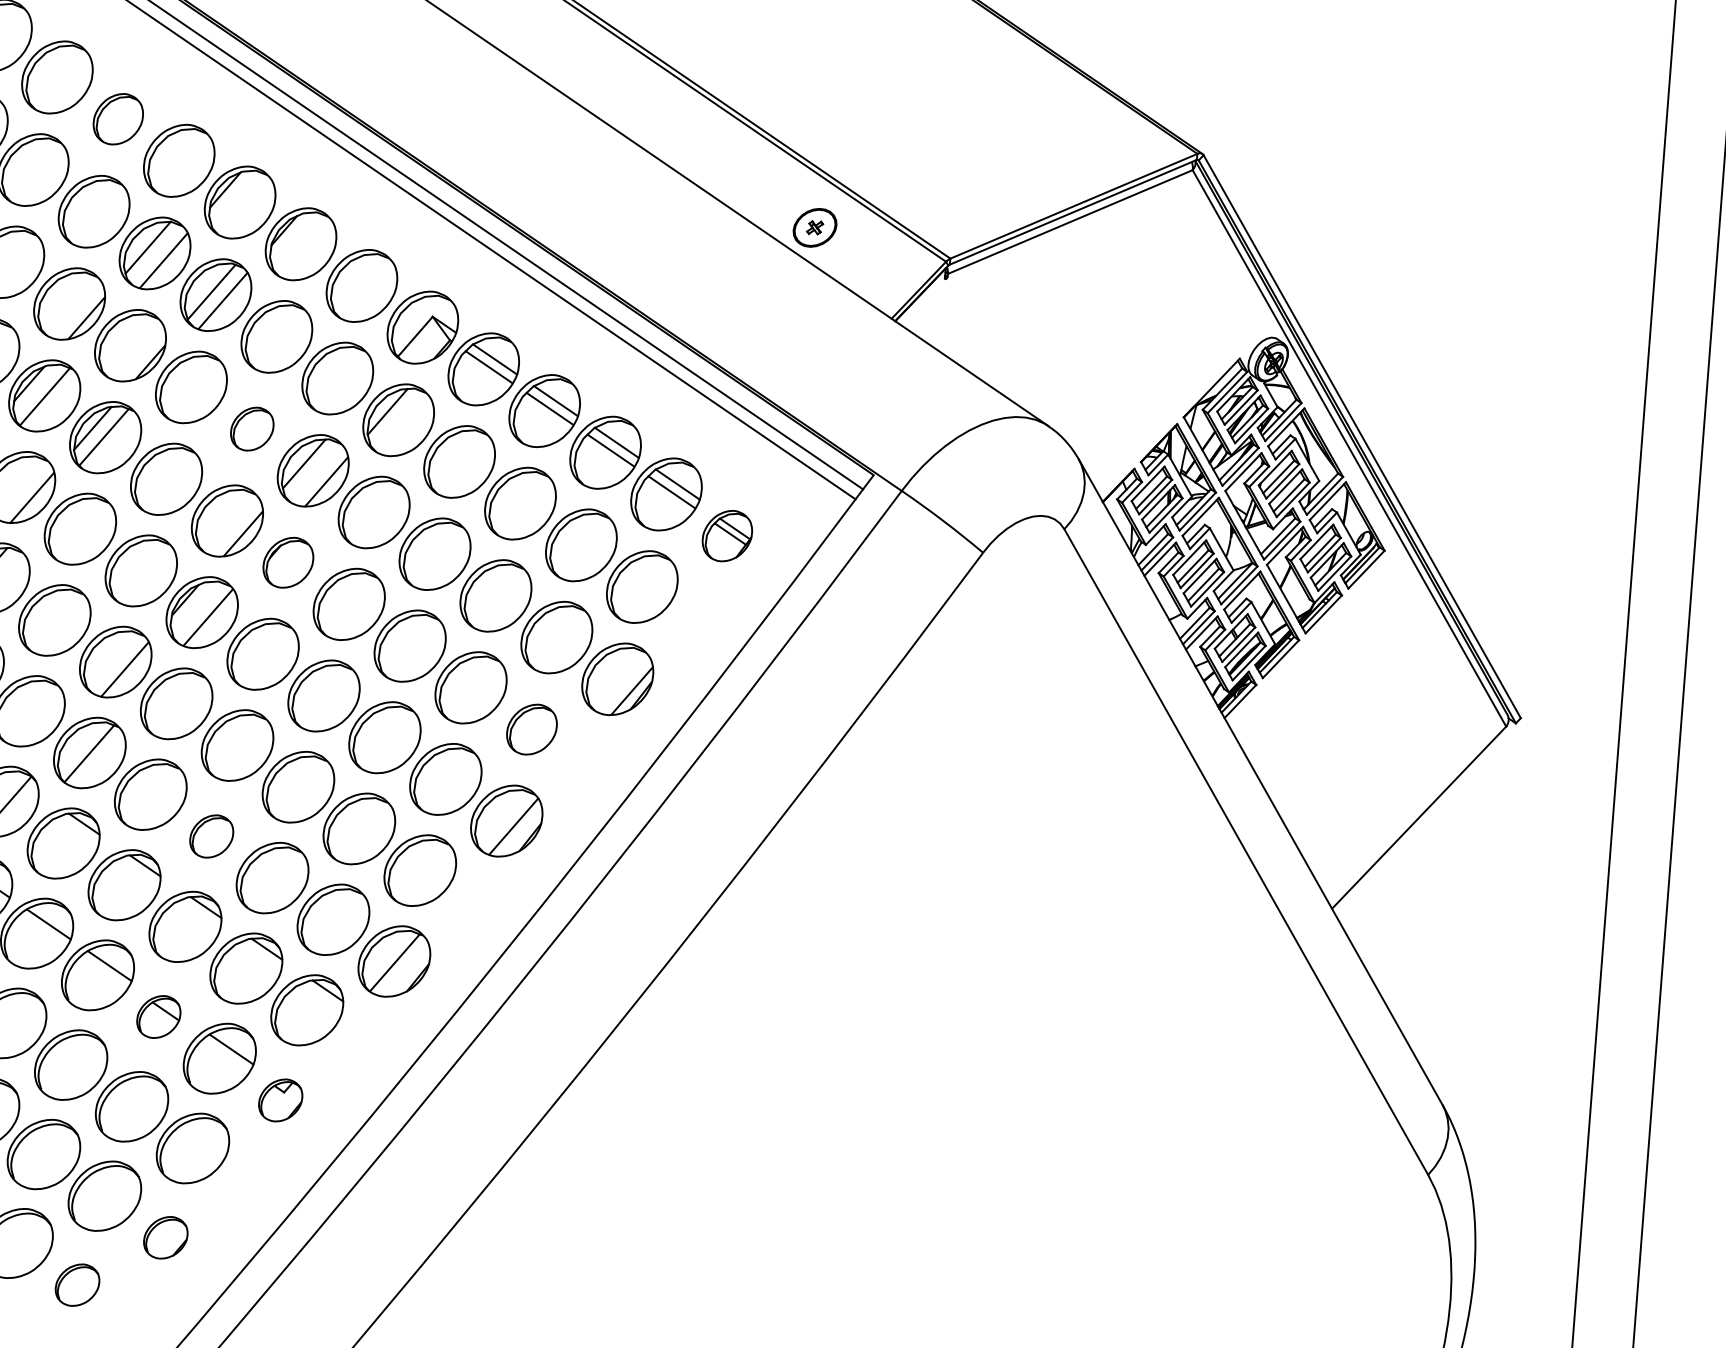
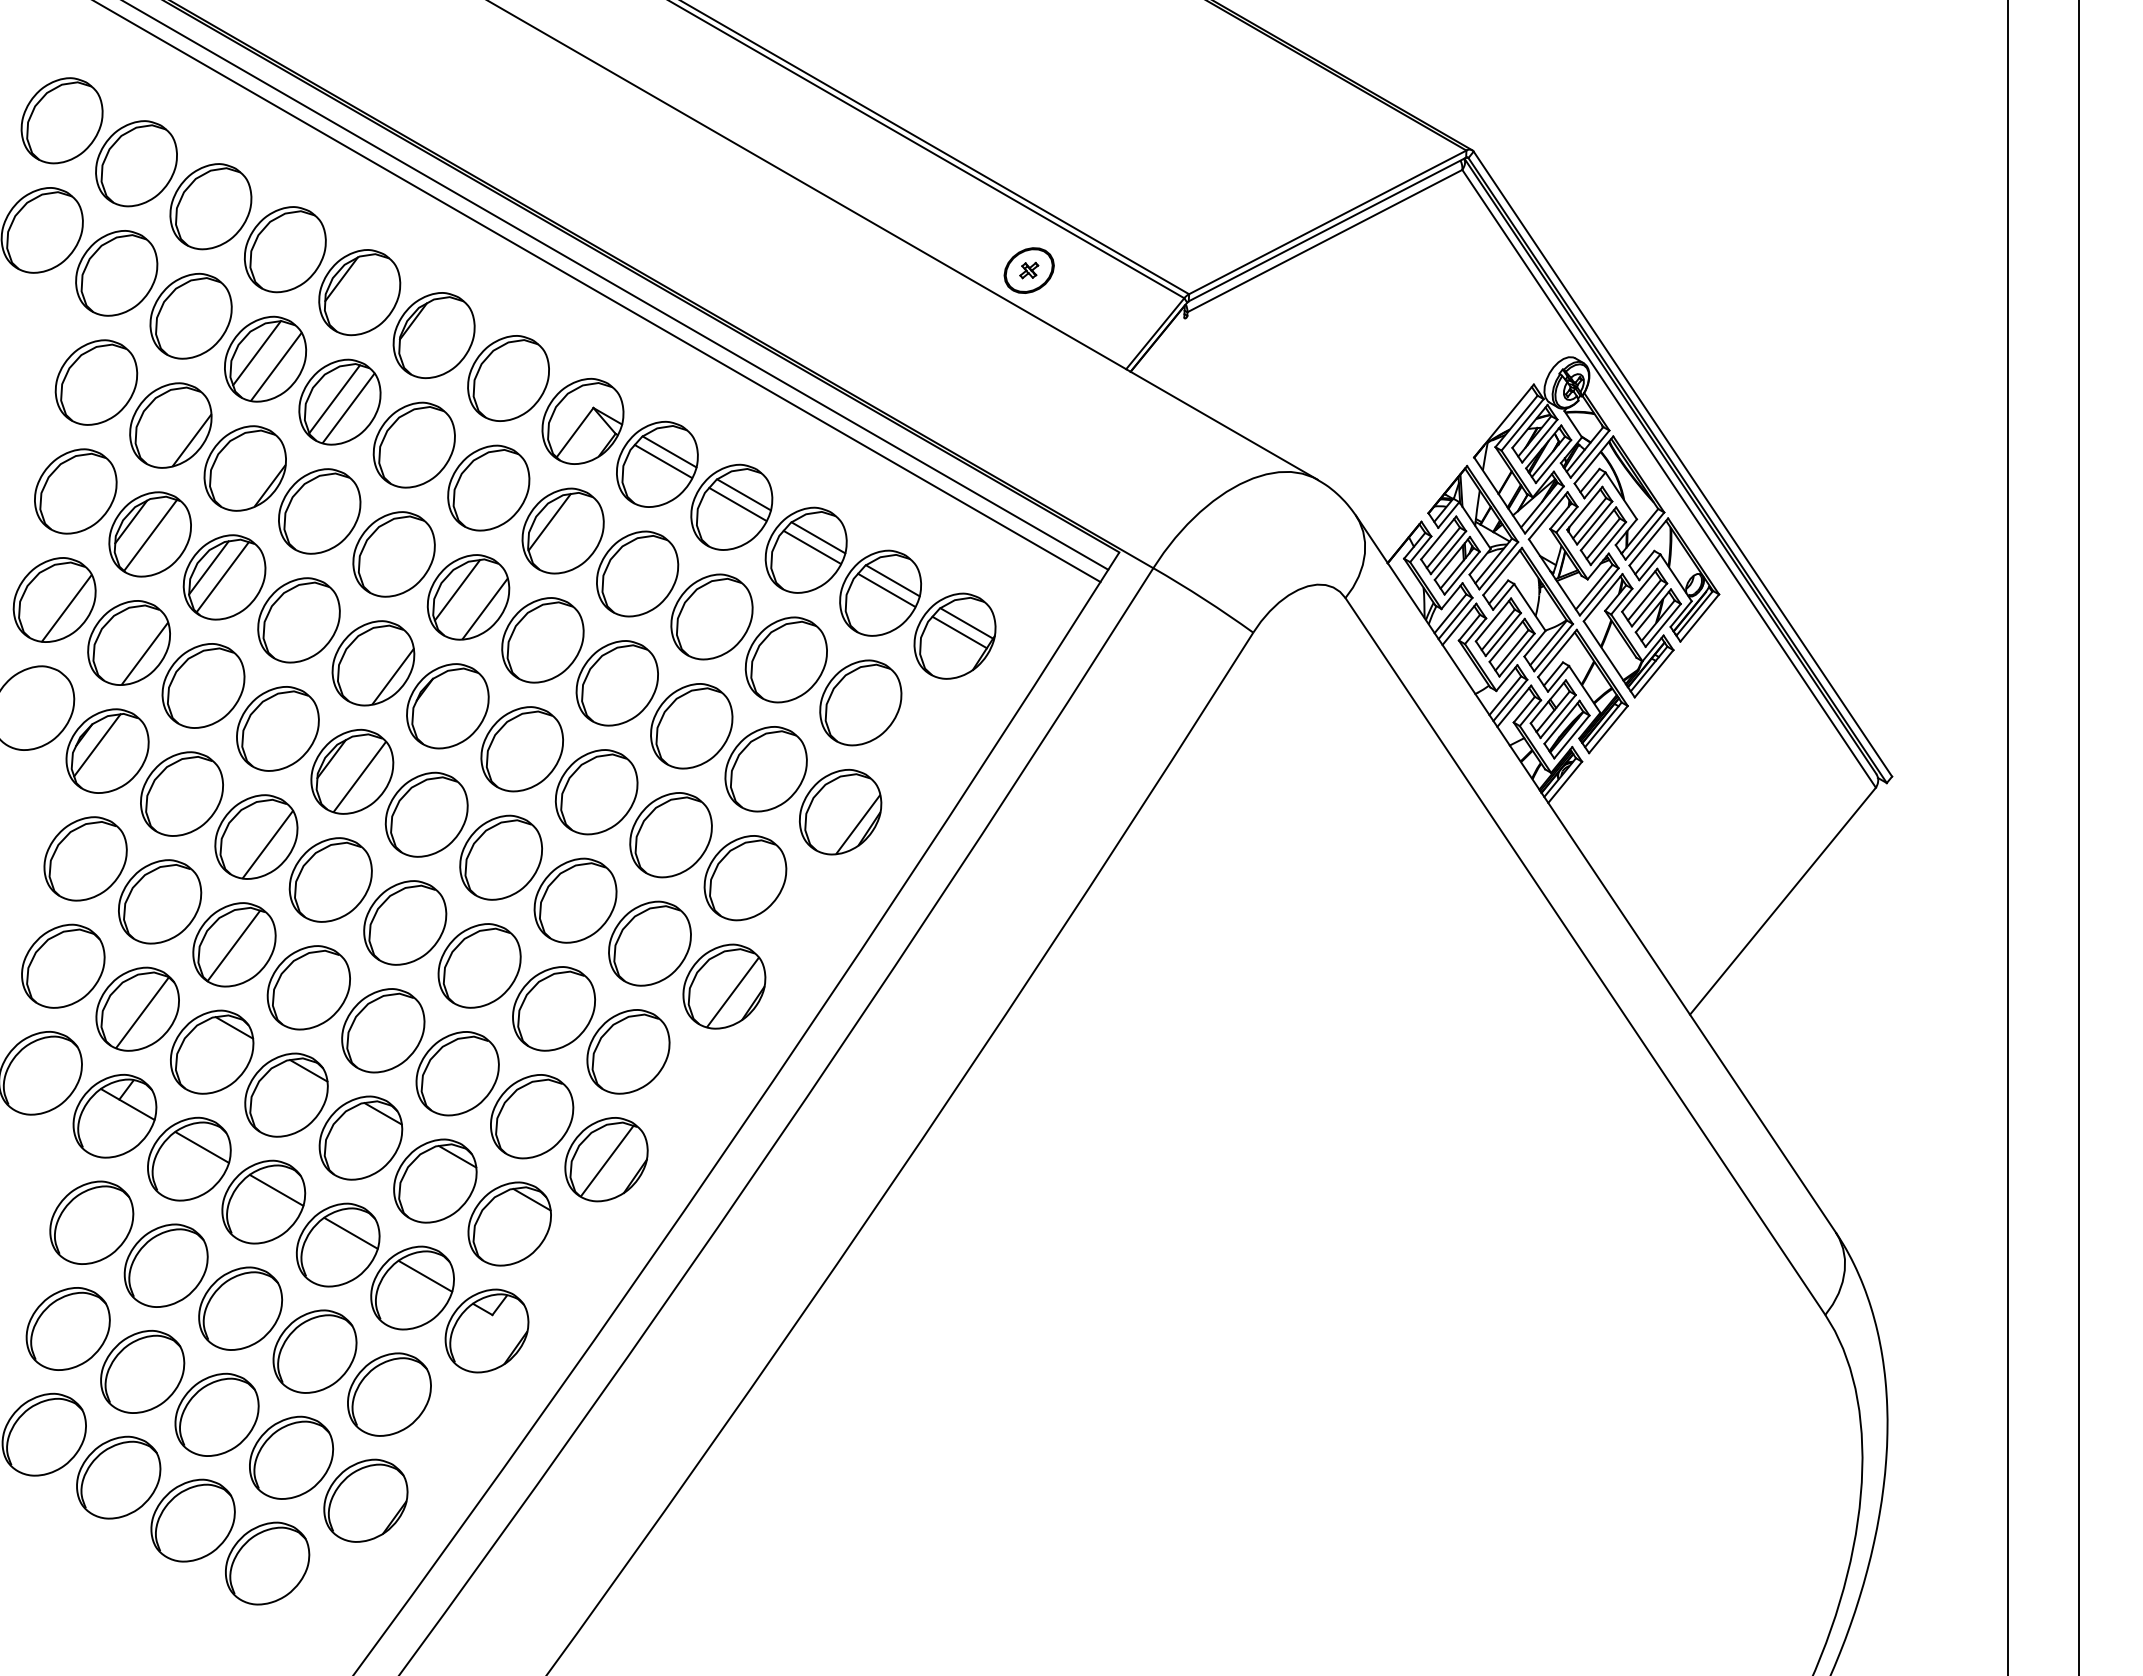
part: (117, 119) -> (210, 206), size x1.43
part: (251, 429) -> (393, 554), size x1.67
part: (727, 535) -> (954, 635), size x1.43
part: (288, 562) -> (447, 706), size x1.43
part: (531, 729) -> (745, 878), size x1.43
part: (211, 836) -> (383, 1030), size x1.67
part: (158, 1016) -> (337, 1244), size x1.67
part: (280, 1099) -> (486, 1330), size x1.67
part: (165, 1237) -> (365, 1500), size x1.67
part: (77, 1285) -> (267, 1563), size x1.67

